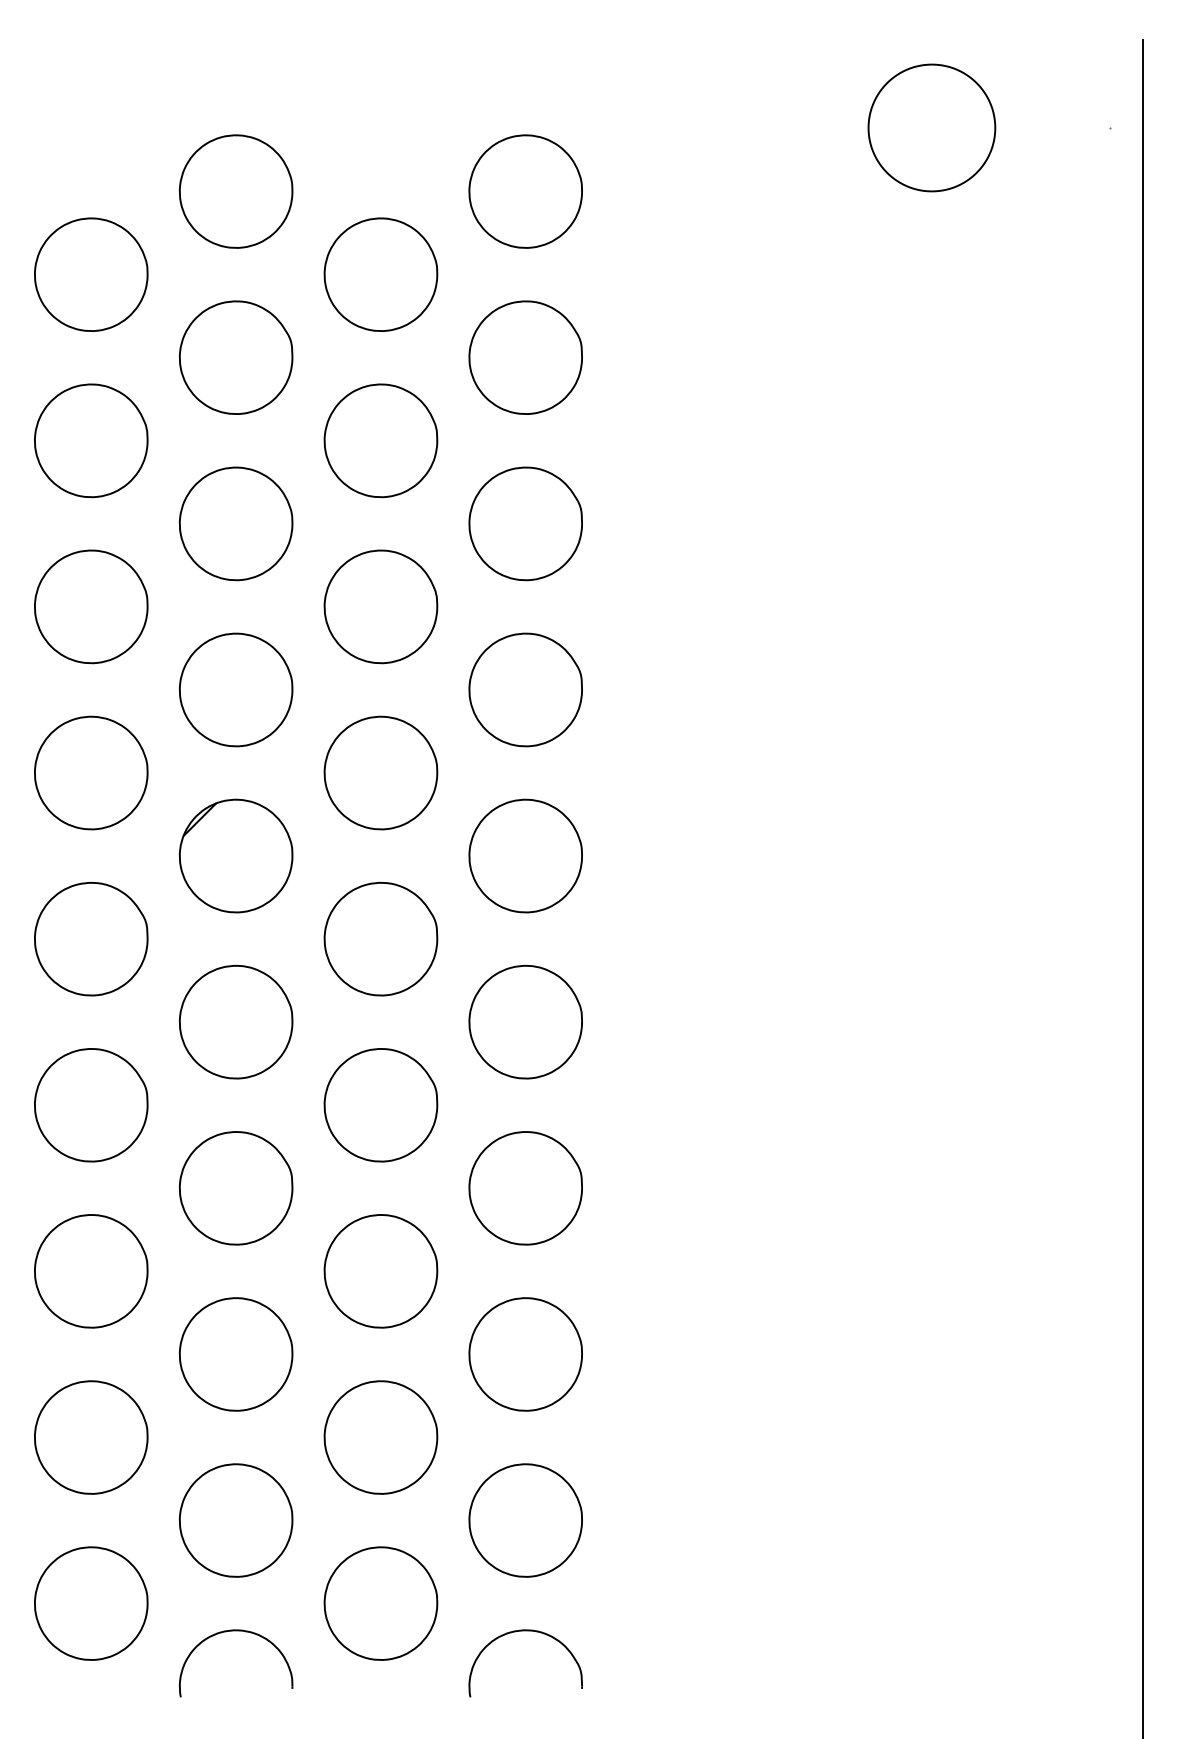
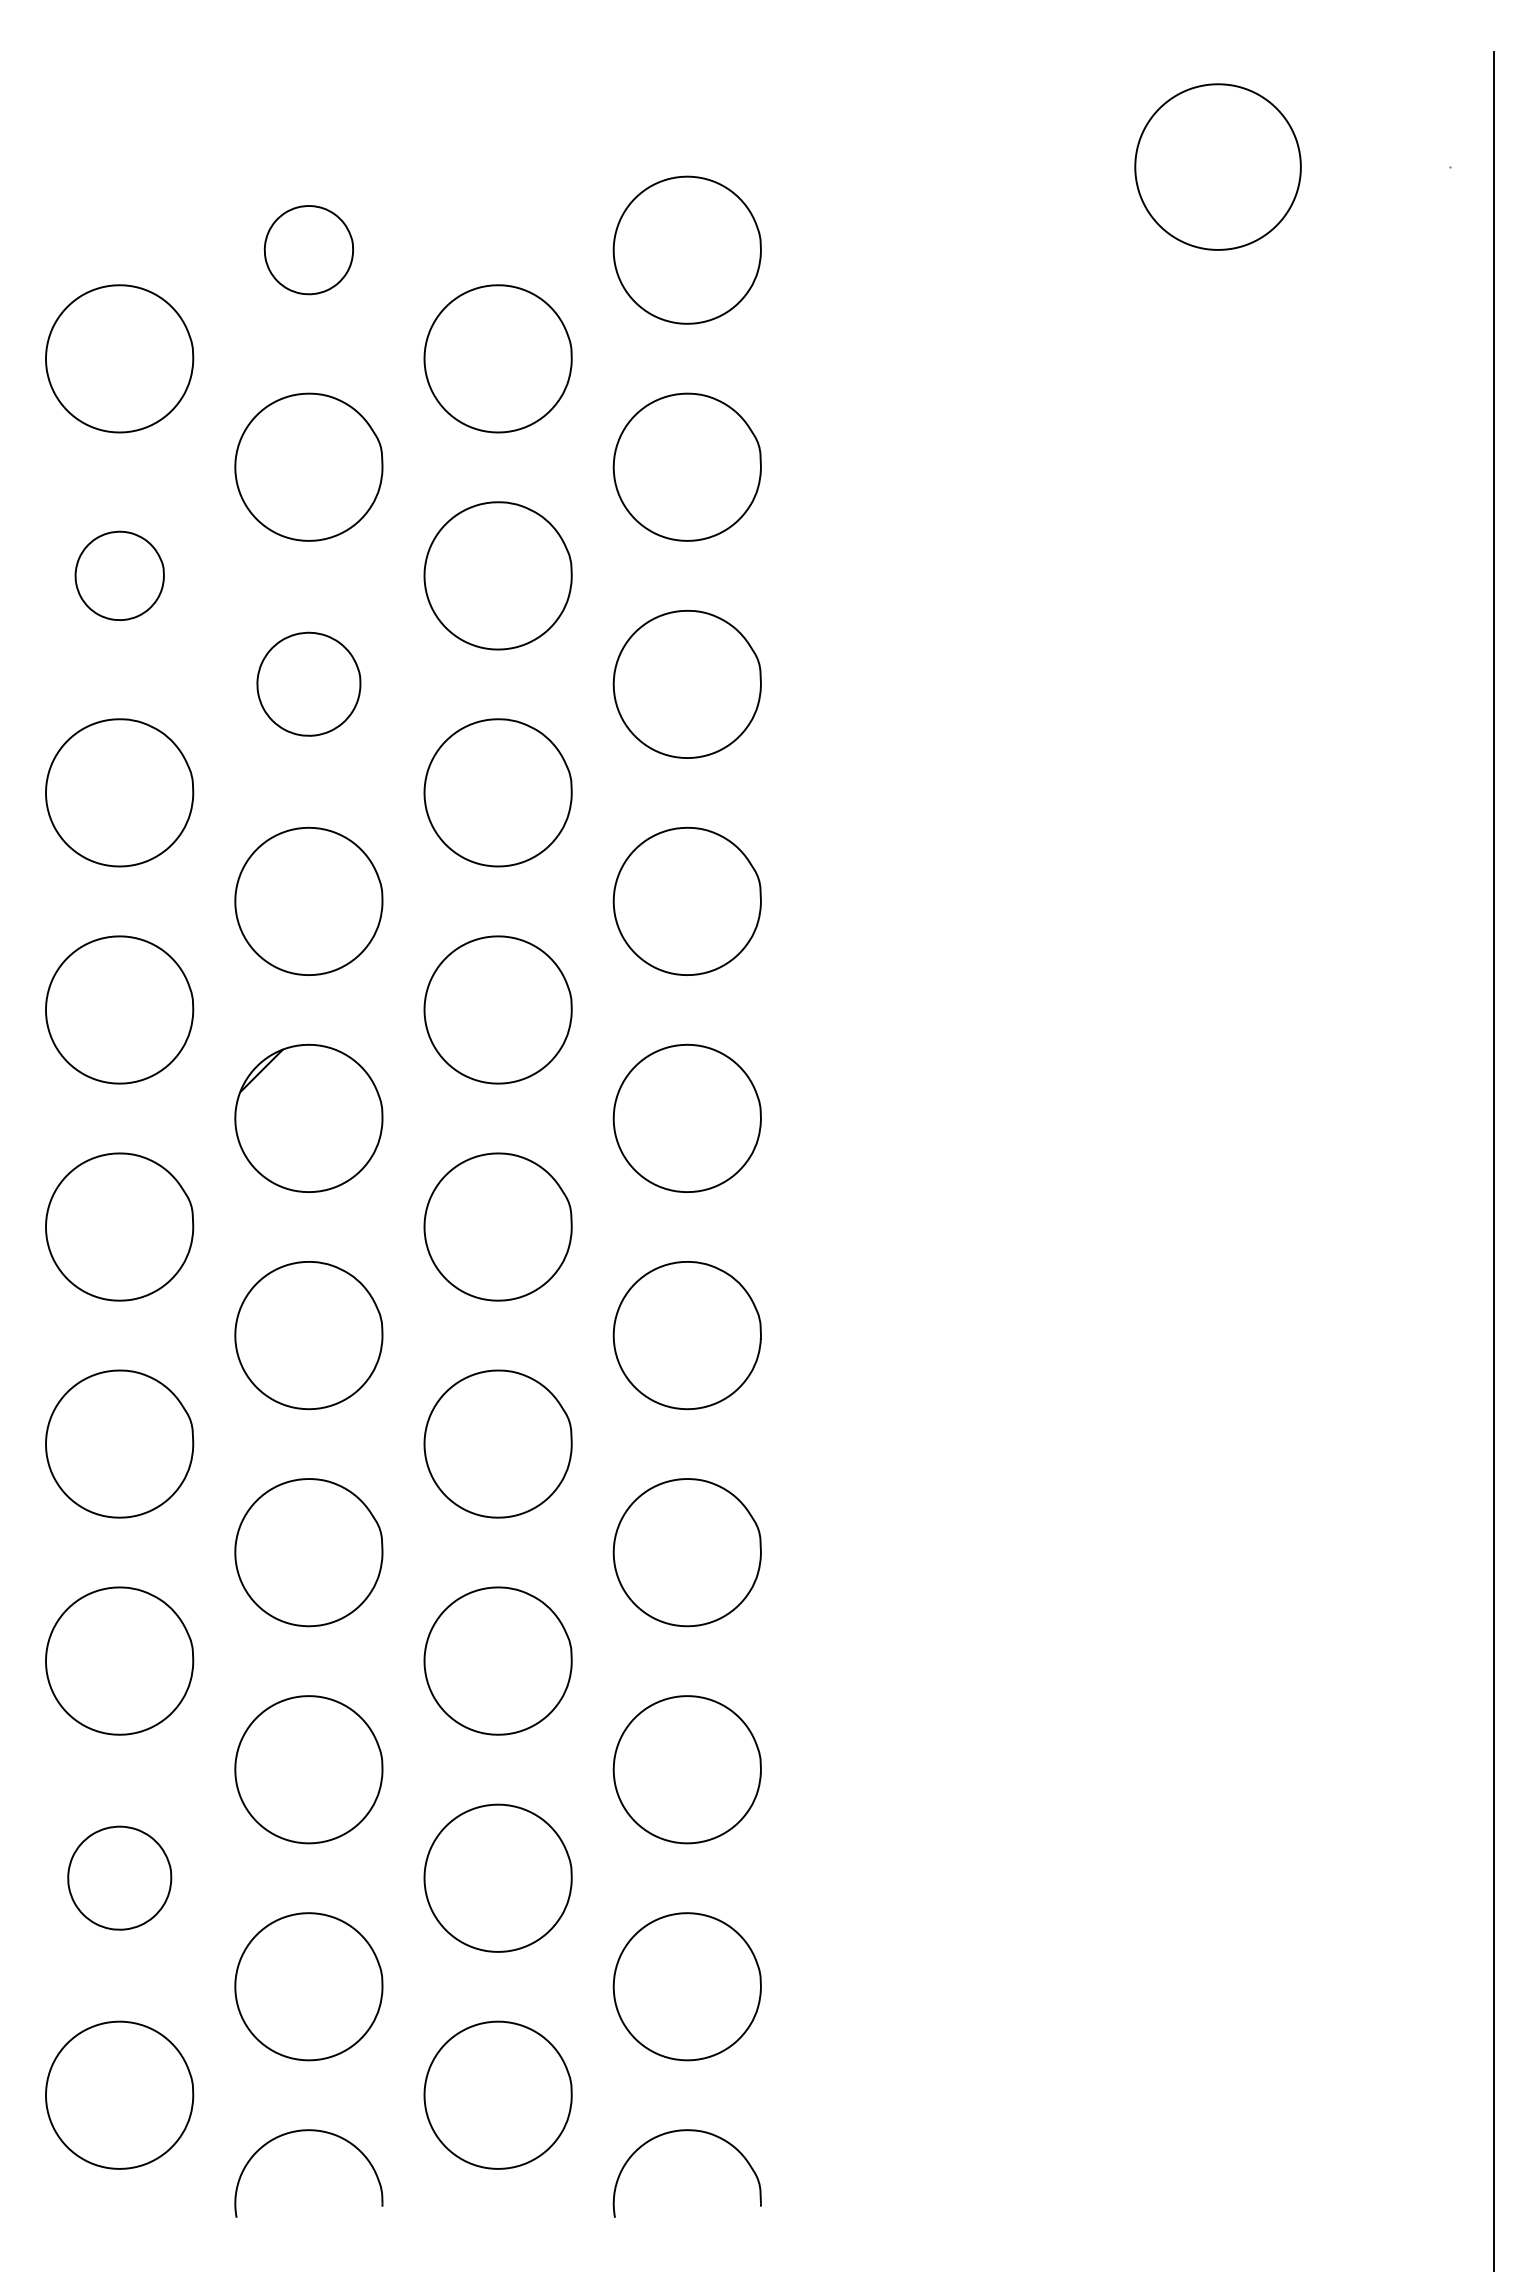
part: (235, 191) -> (308, 249), size x0.6
part: (91, 440) -> (119, 575), size x0.6
part: (235, 523) -> (308, 683), size x0.7
part: (91, 1436) -> (119, 1877), size x0.7

